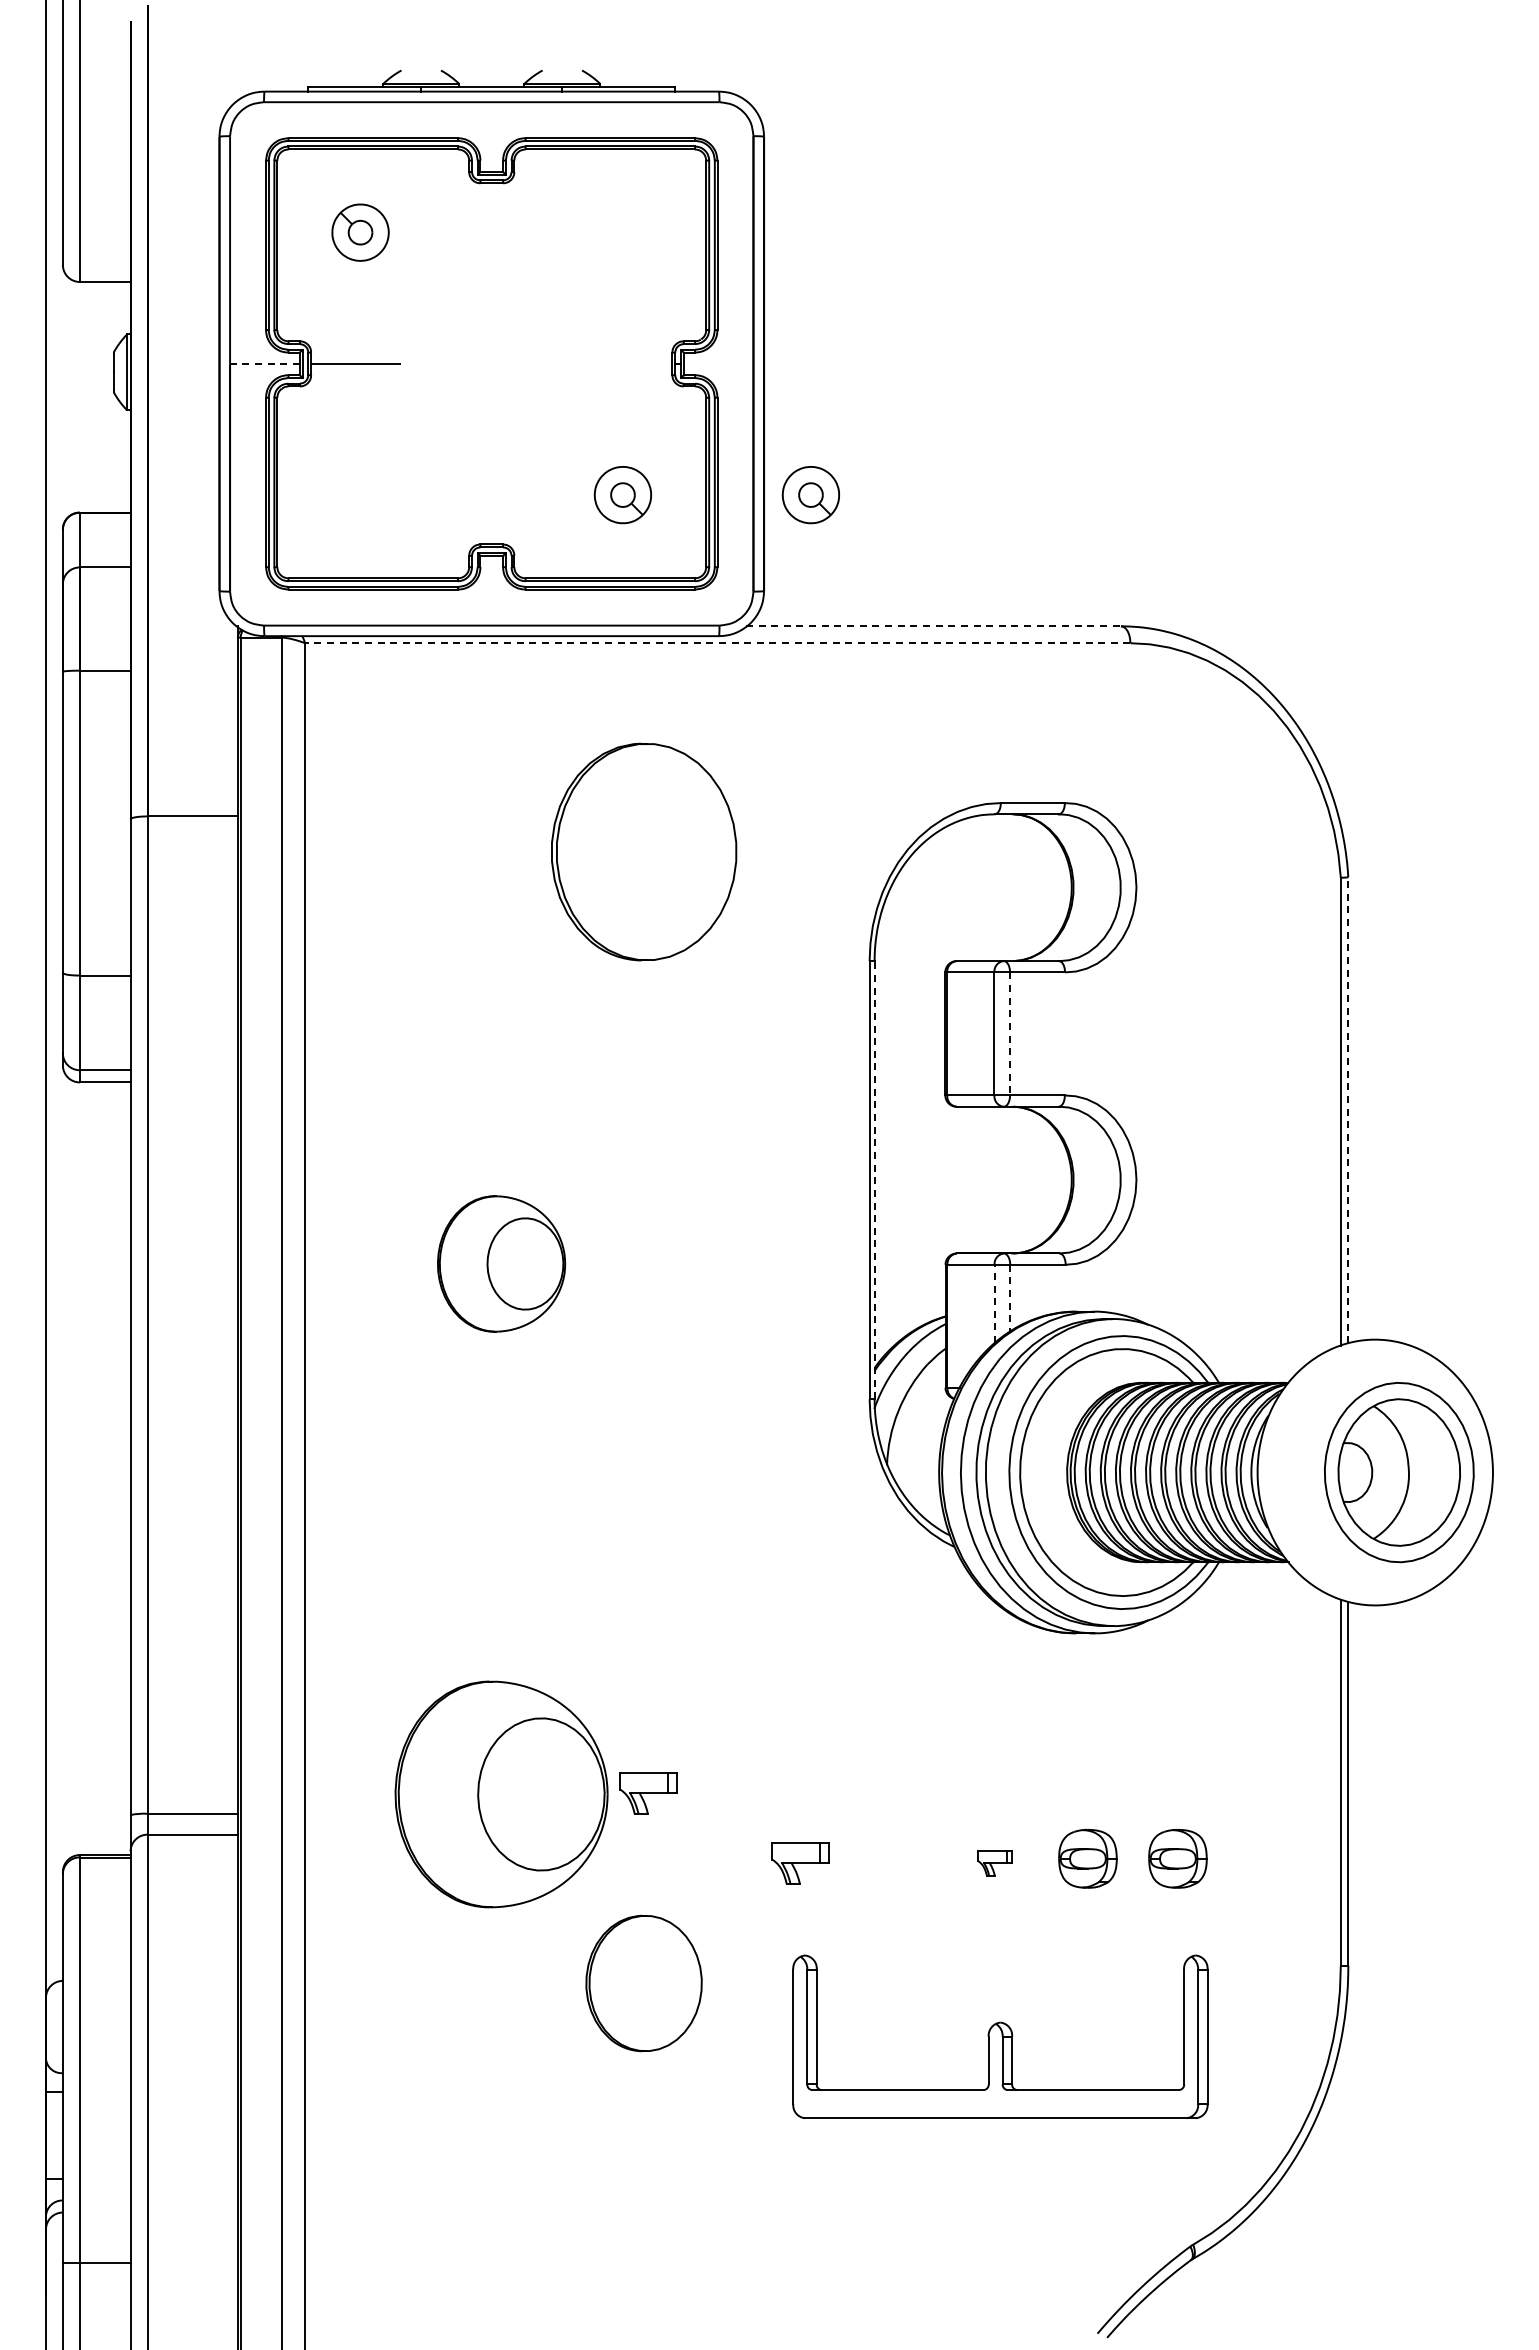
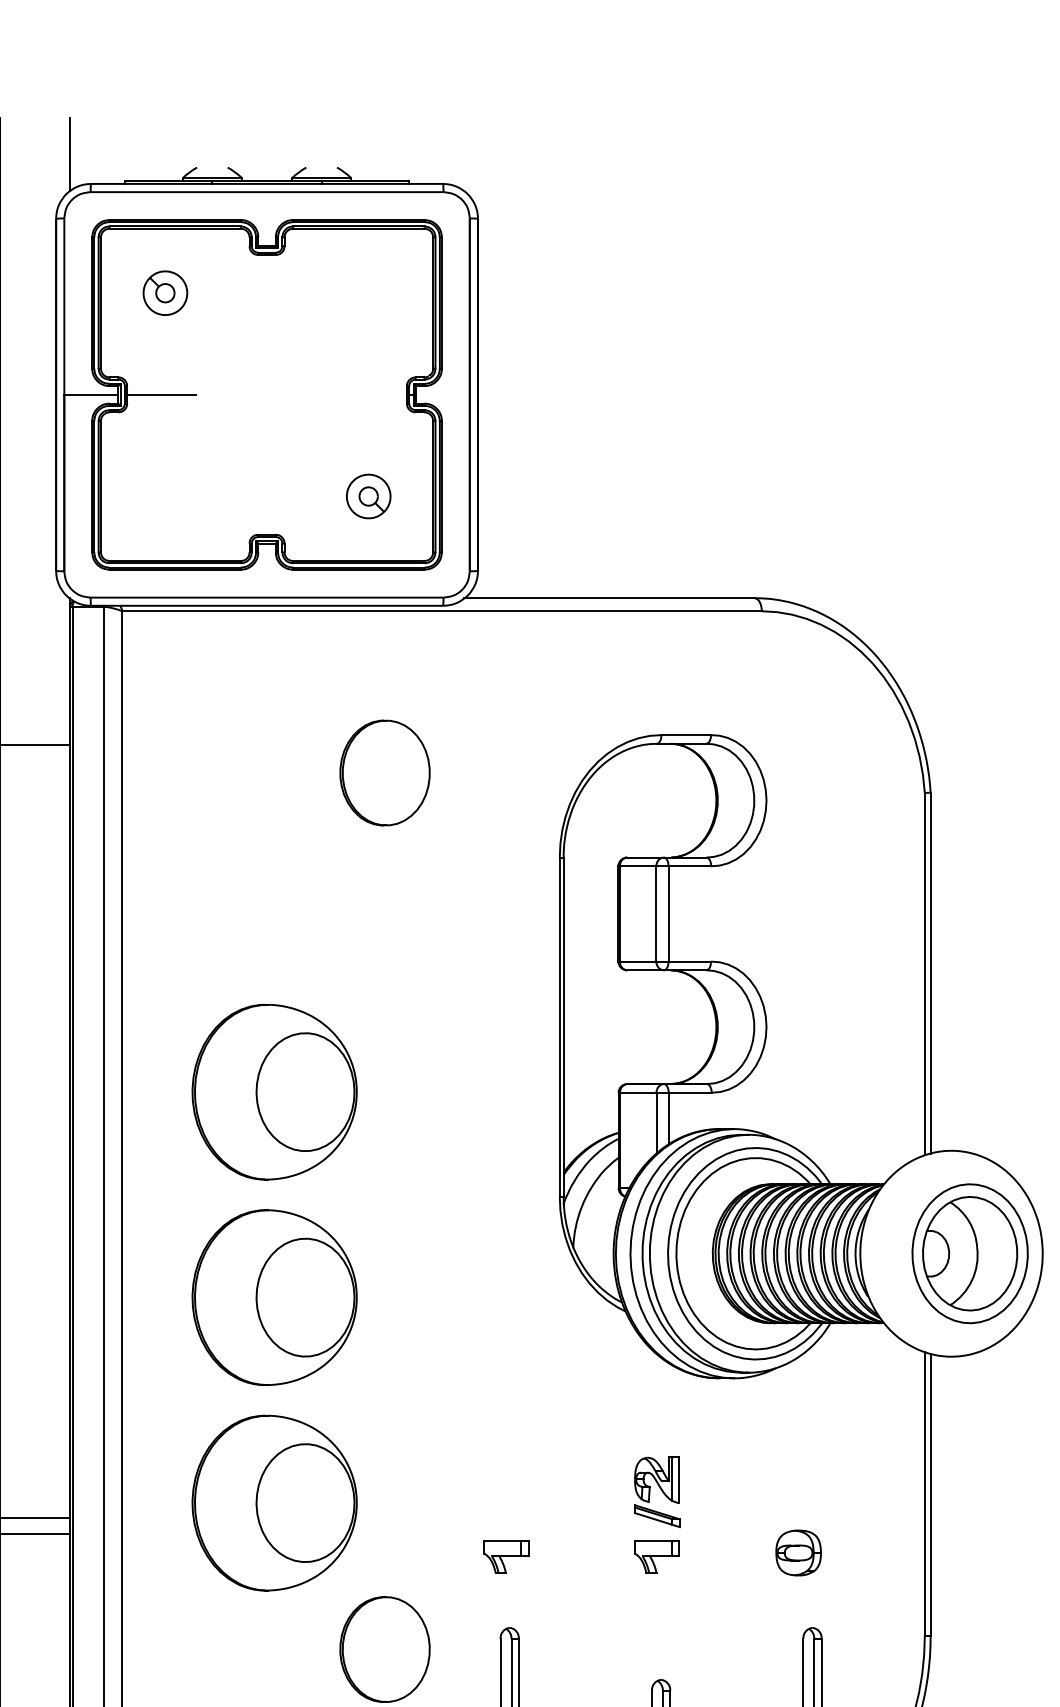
line: (237, 53) -> (70, 154), added
line: (265, 363) -> (91, 394), dashed -> solid
part: (810, 495) -> (513, 496), removed
line: (933, 626) -> (609, 598), dashed -> solid
line: (717, 643) -> (441, 611), dashed -> solid
part: (643, 851) -> (384, 772), size x0.62
line: (1010, 1033) -> (668, 913), dashed -> solid
line: (1348, 1110) -> (930, 973), dashed -> solid
line: (874, 1179) -> (563, 1026), dashed -> solid
part: (501, 1263) -> (274, 1091), size x1.67
line: (1010, 1298) -> (668, 1118), dashed -> solid
line: (994, 1303) -> (656, 1122), dashed -> solid
part: (501, 1528) -> (274, 1297), added
part: (995, 1780) -> (657, 1492), added
part: (648, 1793) -> (388, 1502), removed
part: (1087, 1858) -> (728, 1552), removed
part: (995, 1863) -> (657, 1556), size x1.67

